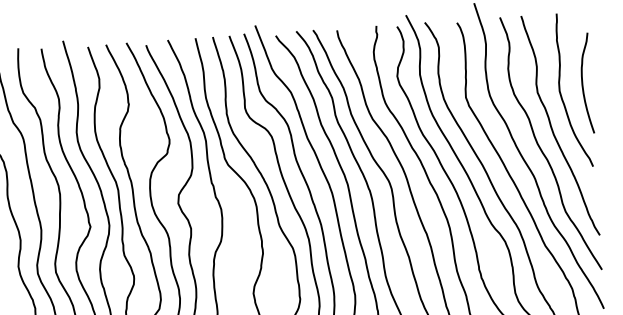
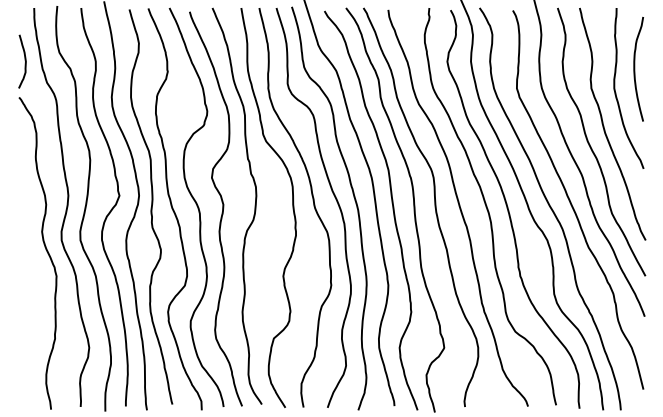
curve: (583, 82) -> (635, 68), moved

